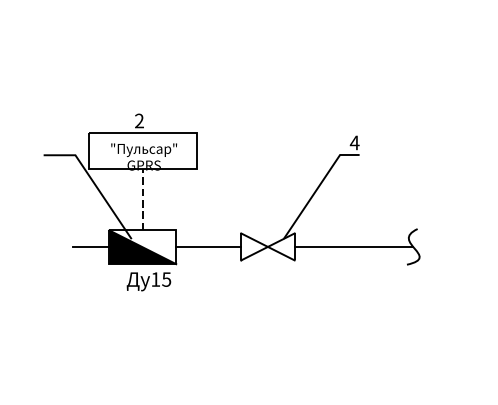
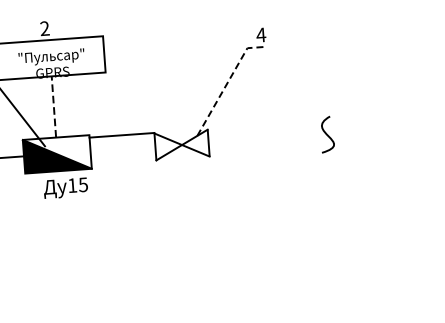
line: (317, 188) -> (227, 83), solid -> dashed
line: (208, 246) -> (121, 134), moved
line: (353, 246) -> (267, 138), removed

